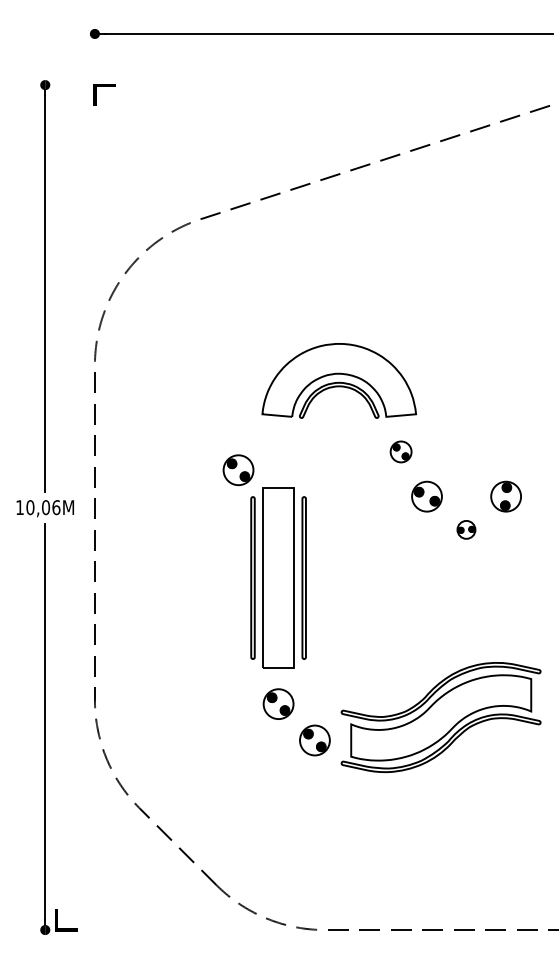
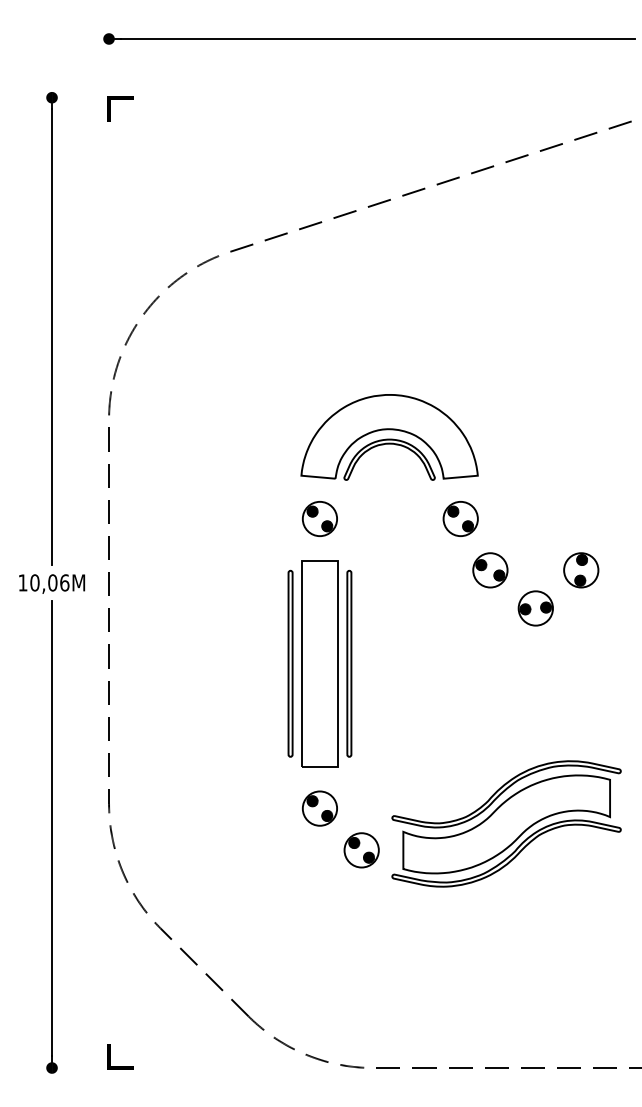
part: (400, 451) -> (460, 518), size x1.43
part: (238, 469) -> (319, 518), moved
part: (466, 529) -> (535, 608), size x1.67
line: (57, 920) -> (110, 1056), moved

